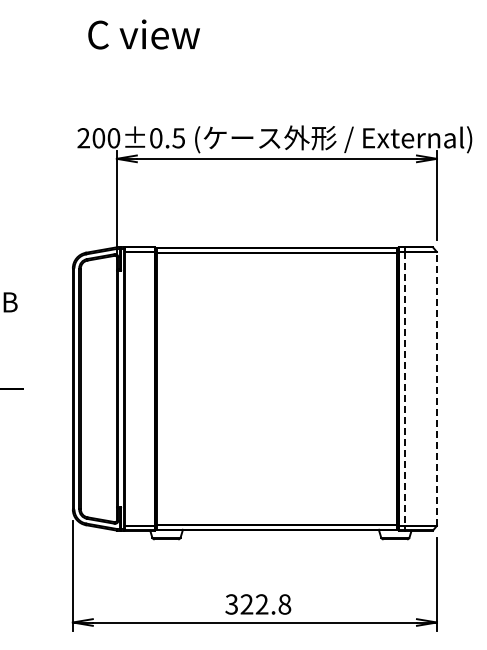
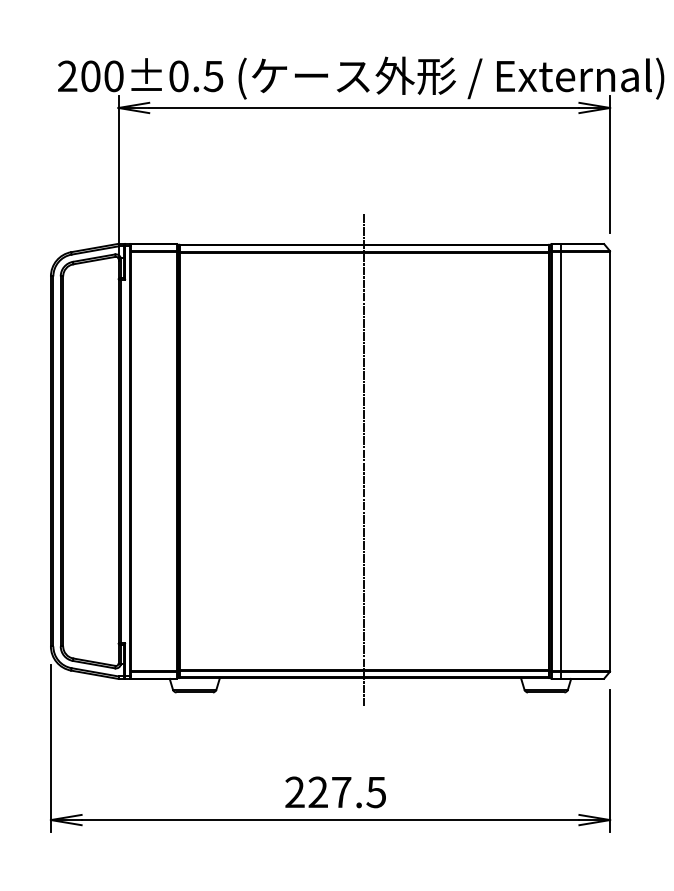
line: (276, 388) -> (363, 460), added
line: (404, 388) -> (560, 460), dashed -> solid
line: (436, 388) -> (609, 460), dashed -> solid
text: (258, 604) -> (336, 792), 322.8 -> 227.5

